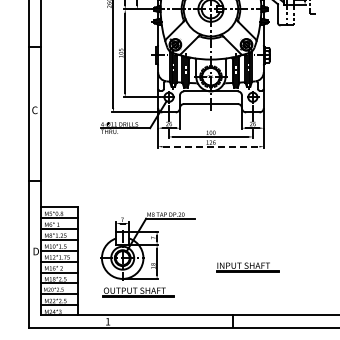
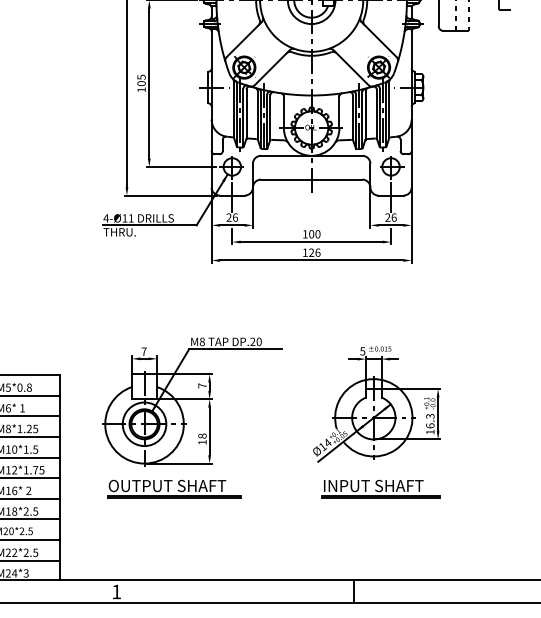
line: (211, 146) -> (312, 260), dashed -> solid
part: (245, 222) -> (377, 404), added
part: (147, 254) -> (191, 417), moved

